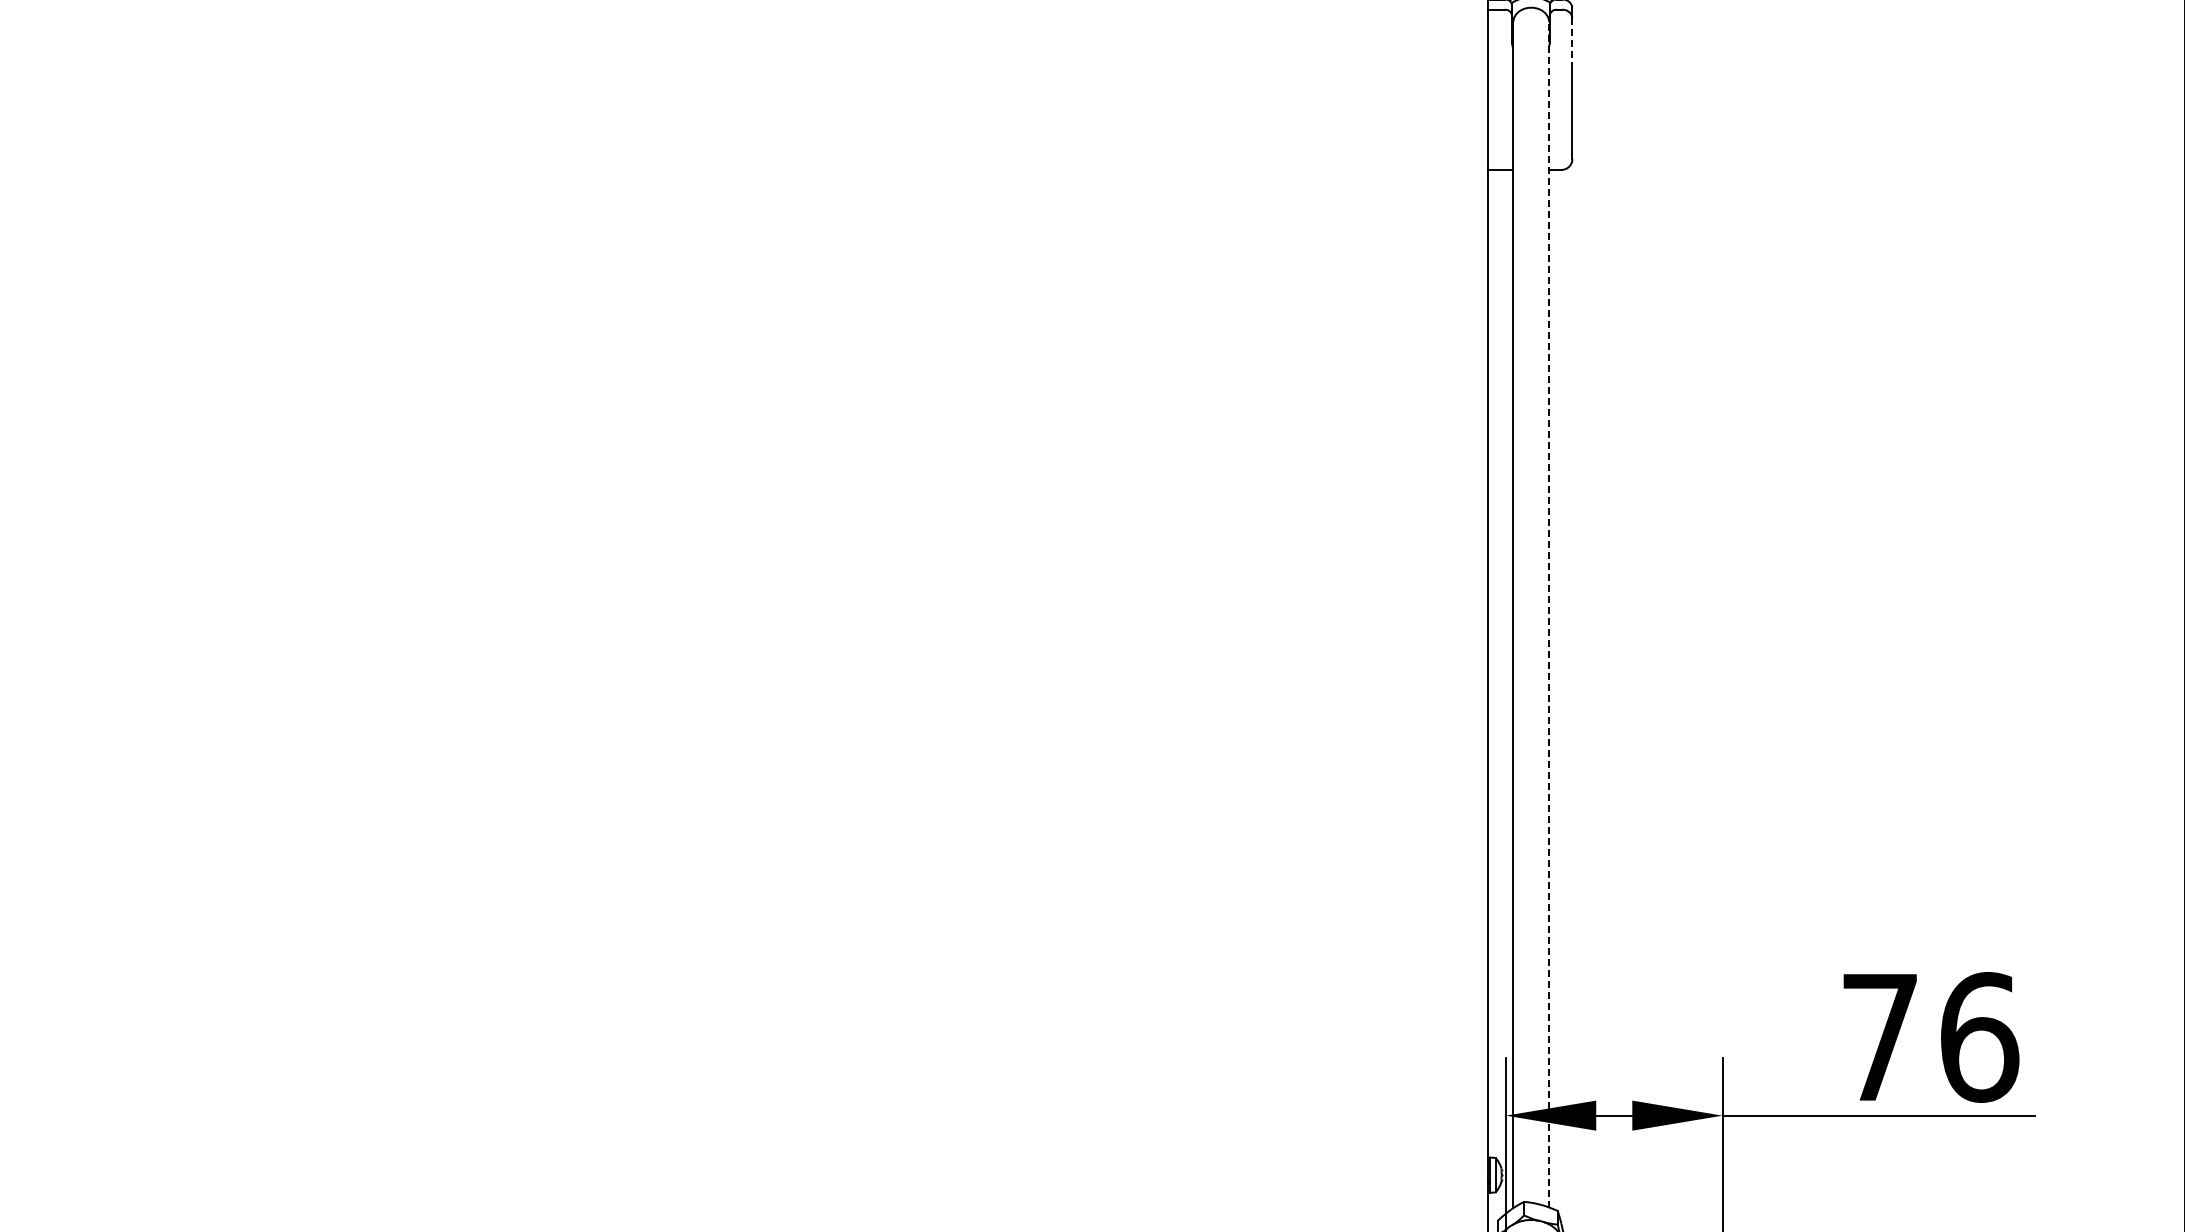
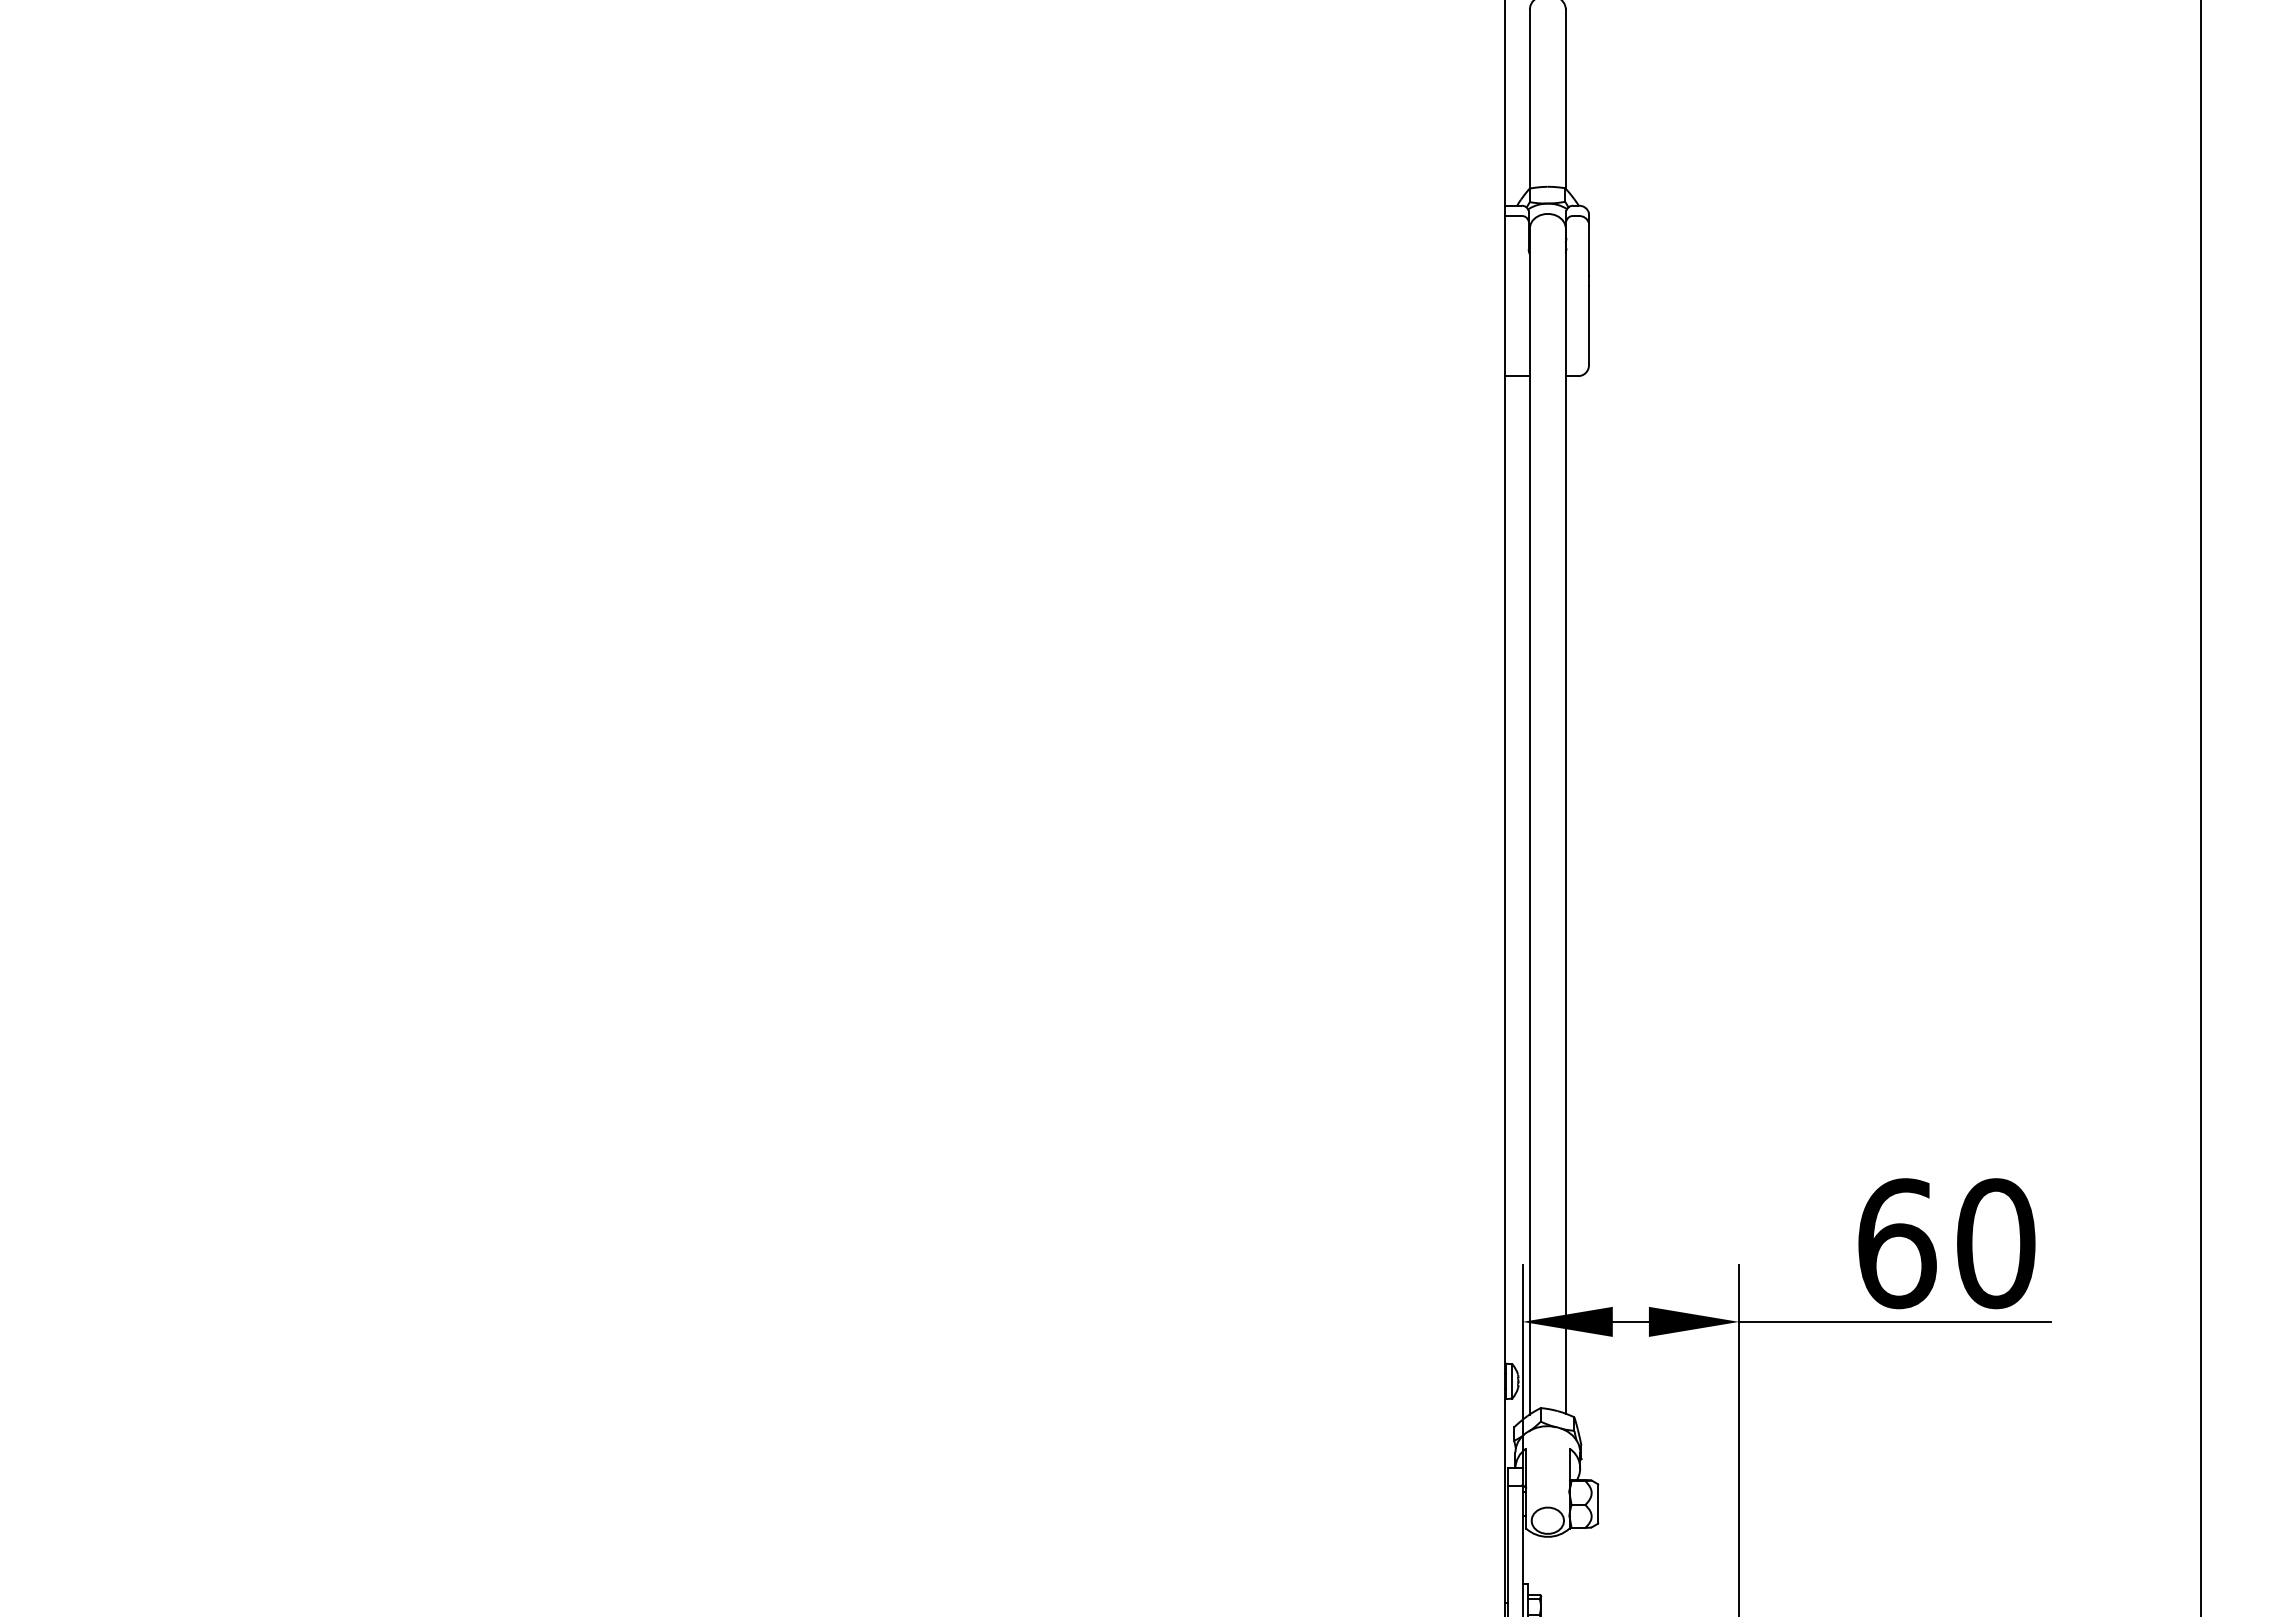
line: (1571, 43) -> (1588, 249), dashed -> solid
line: (1548, 615) -> (1565, 821), dashed -> solid
text: (1930, 1037) -> (1947, 1243), 76 -> 60

